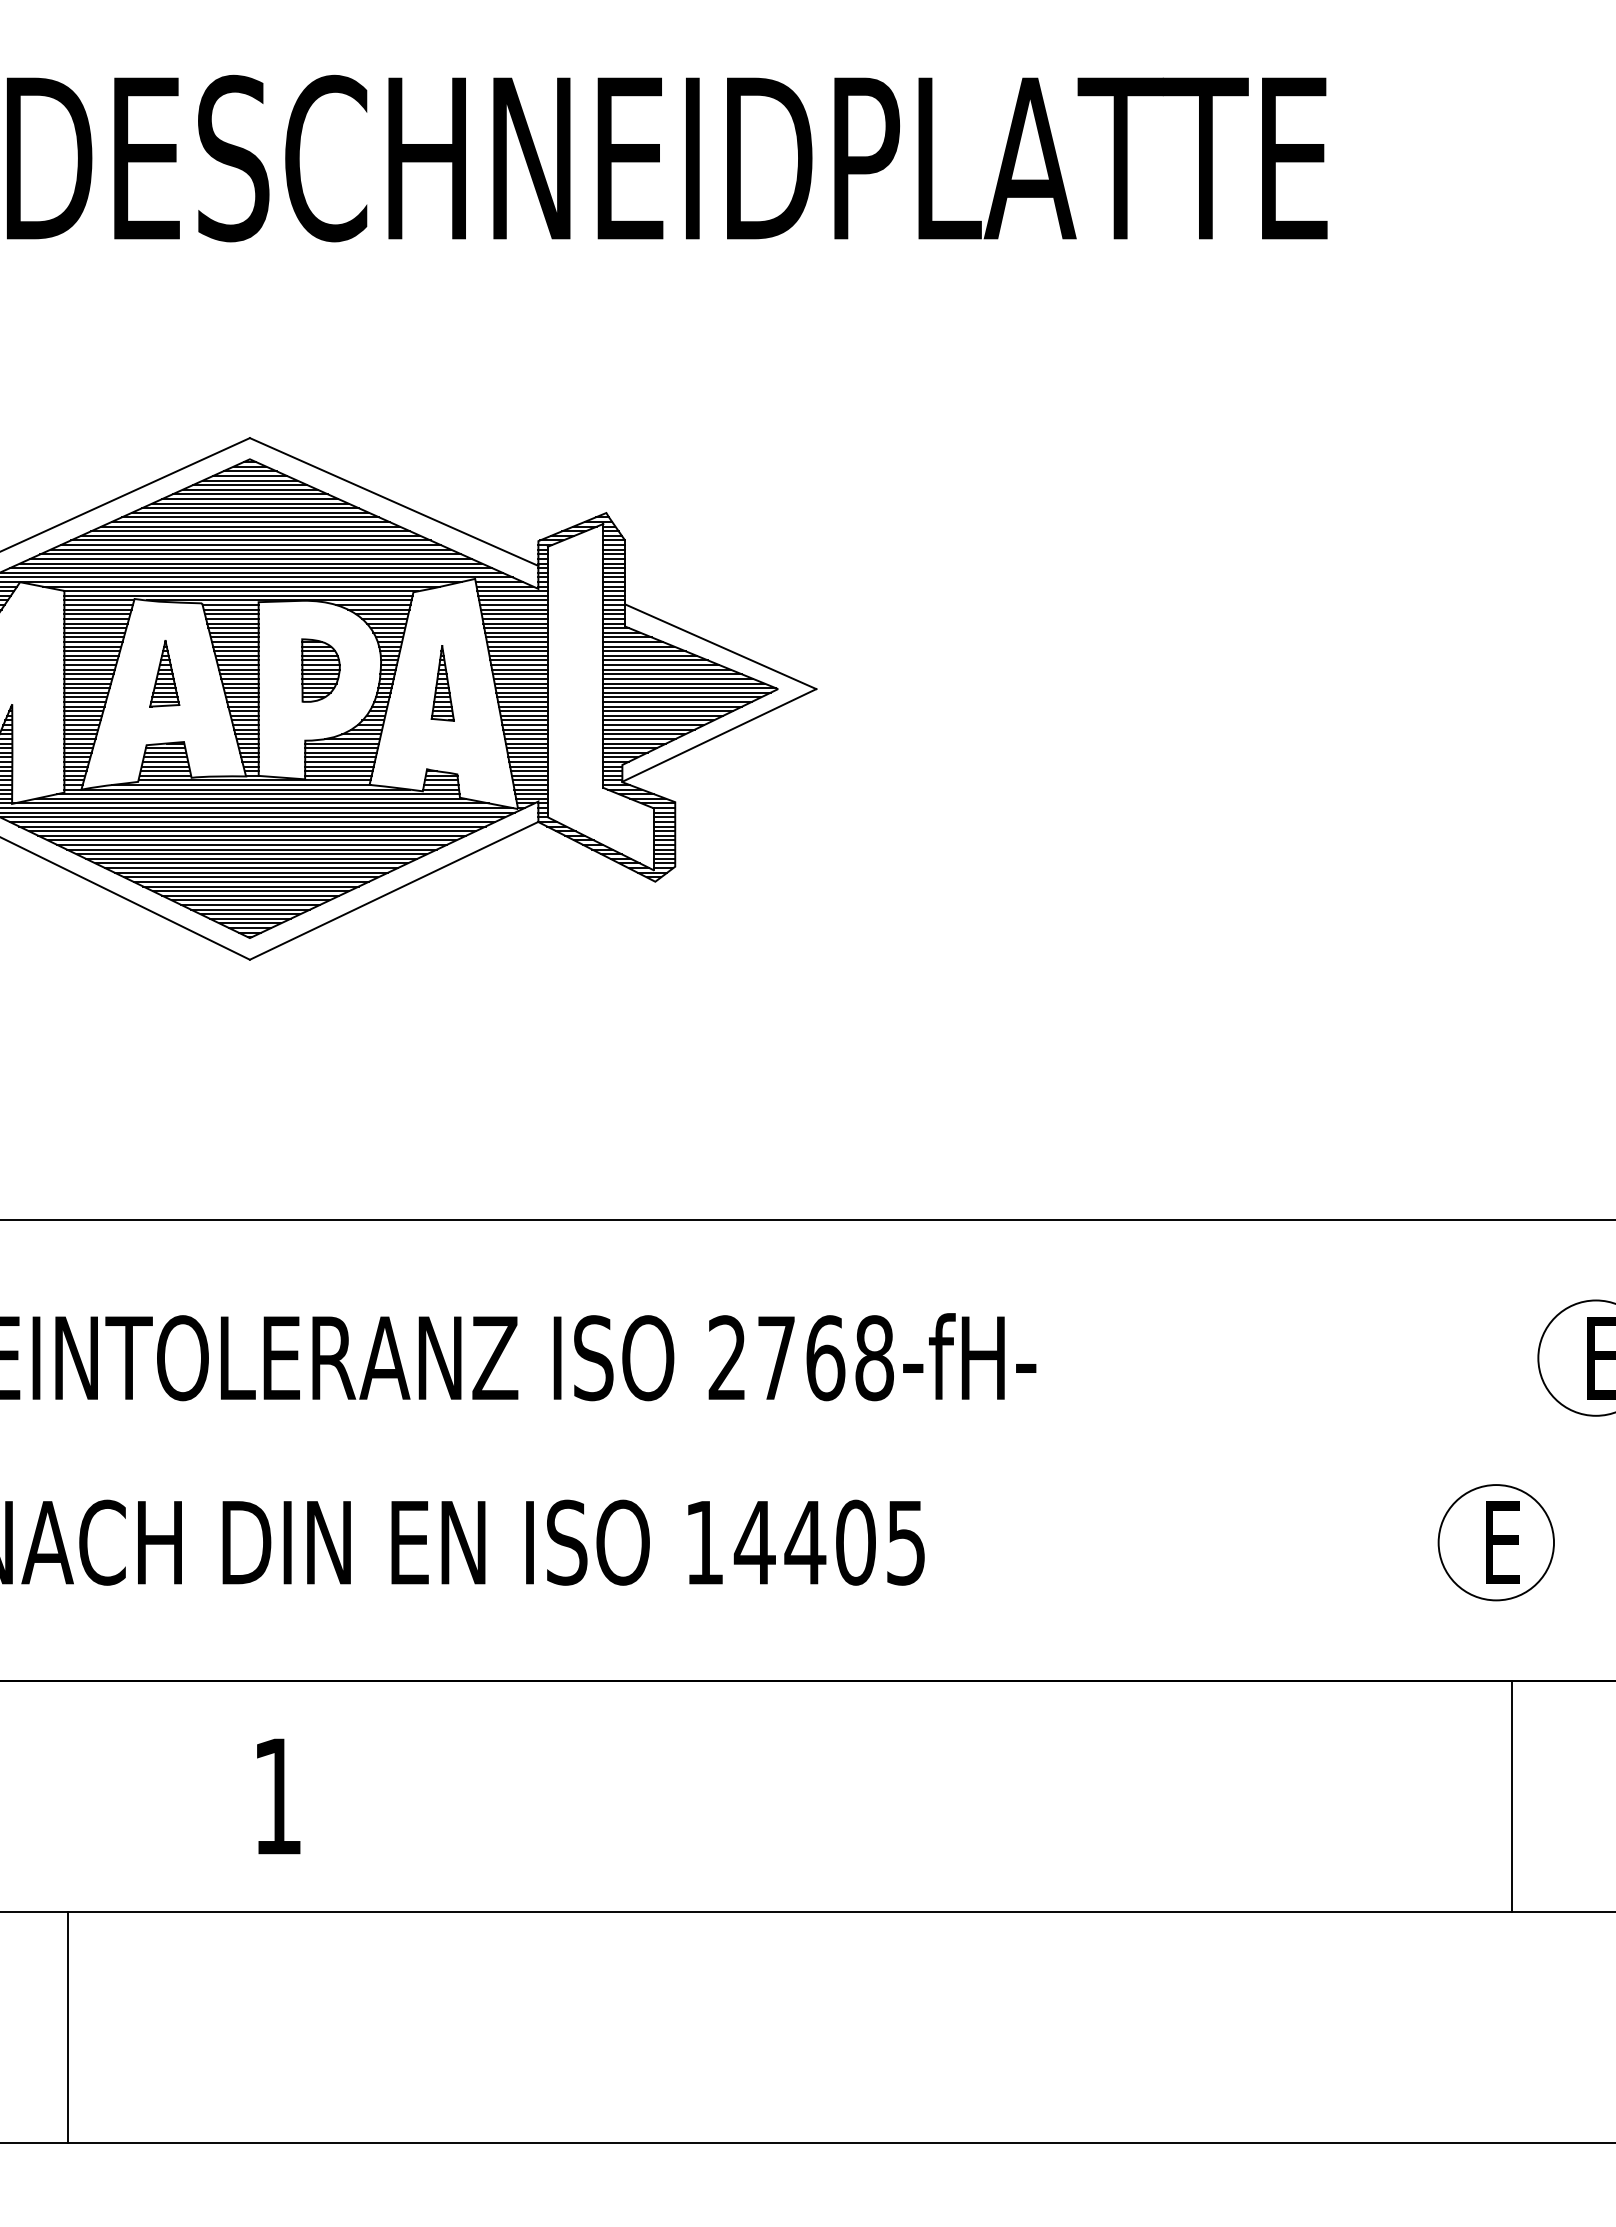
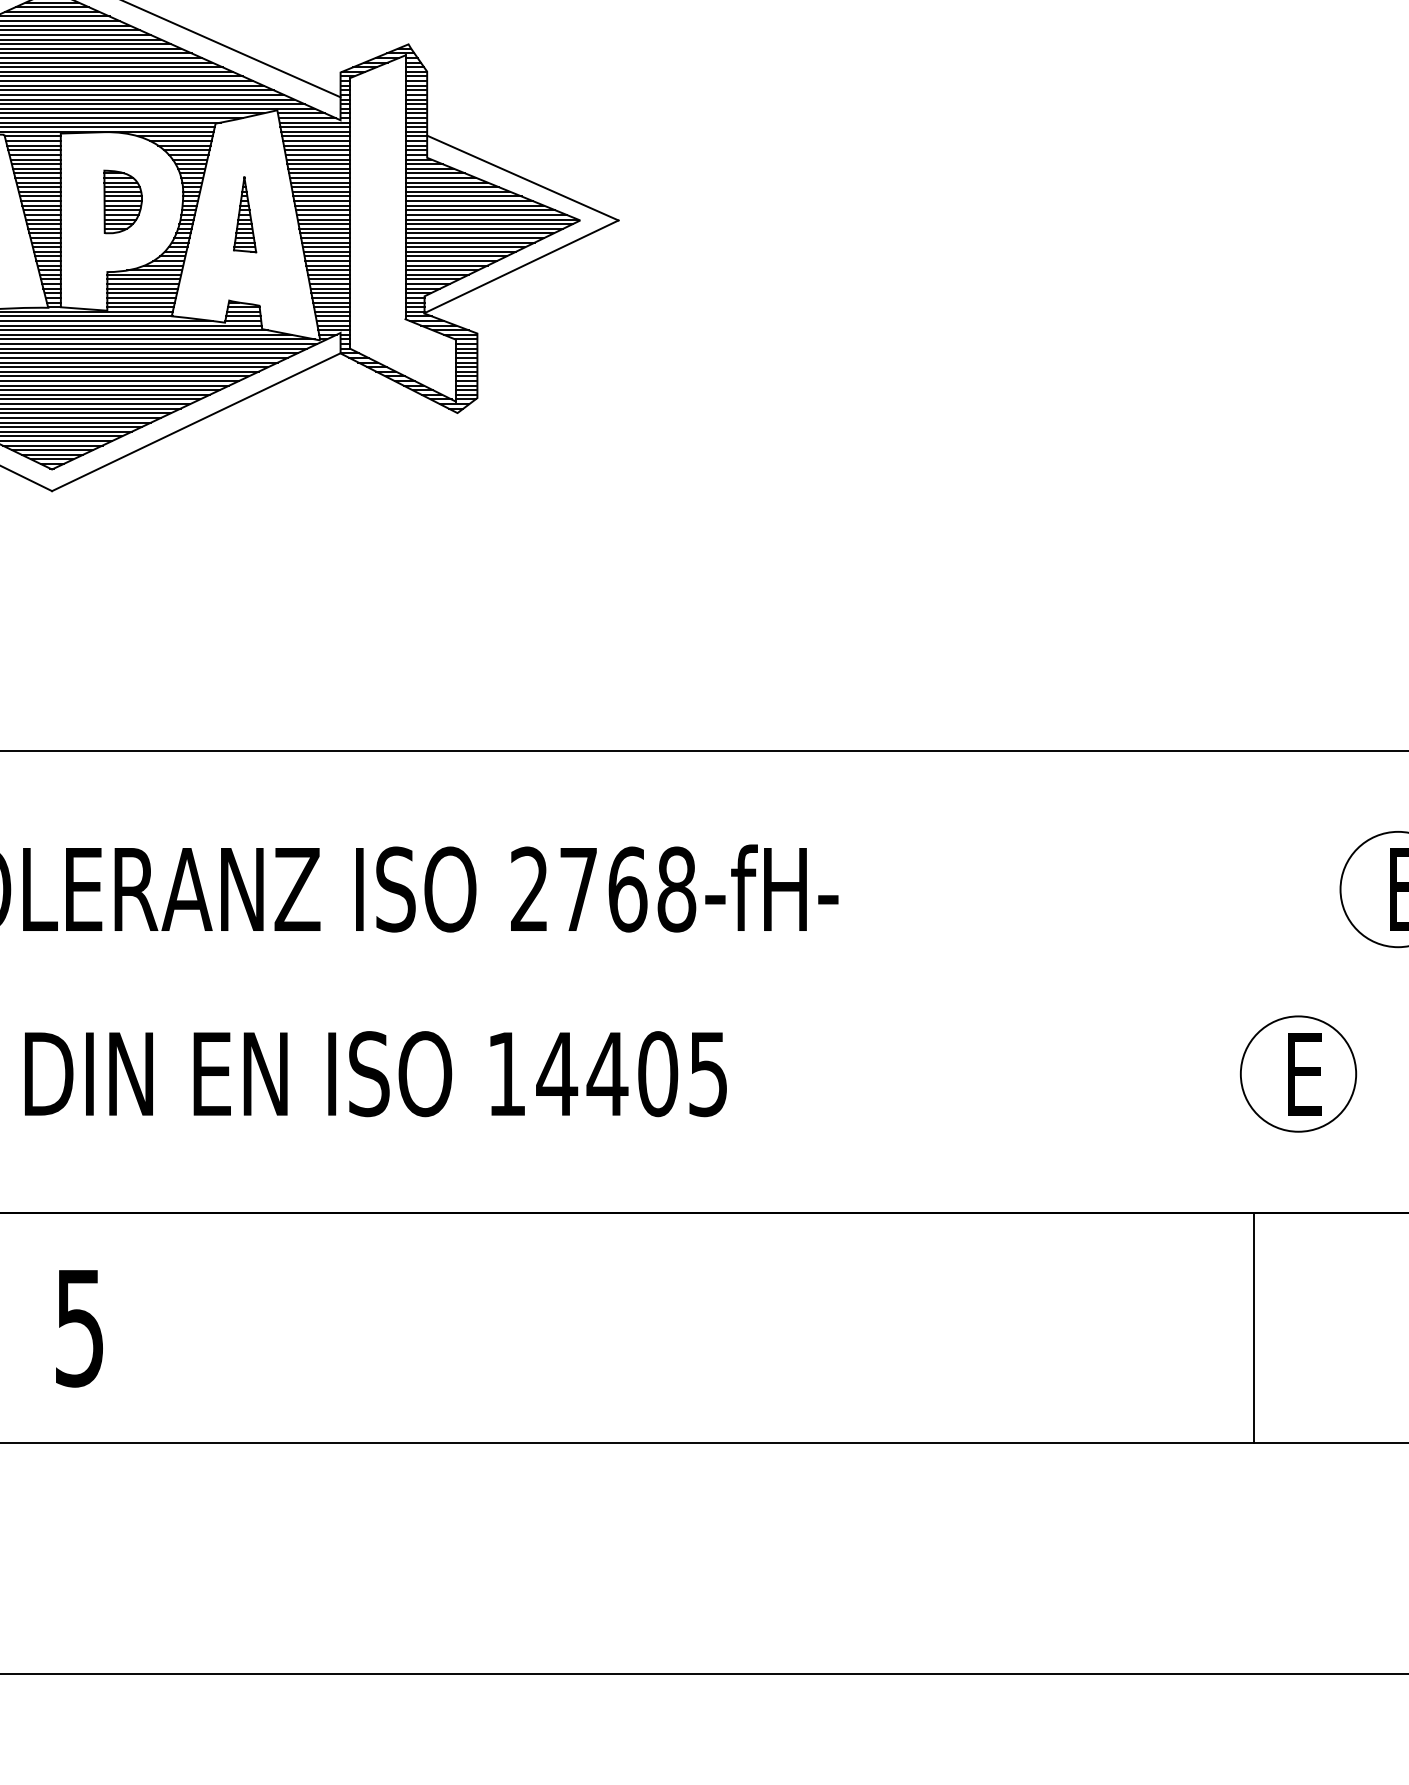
line: (1511, 1796) -> (1253, 1327), moved
text: (276, 1797) -> (78, 1328), 1 -> 5

